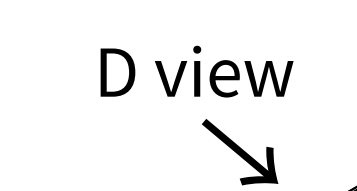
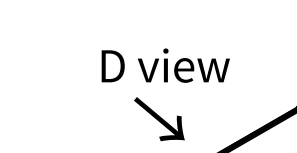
text: (196, 71) -> (165, 65), moved

